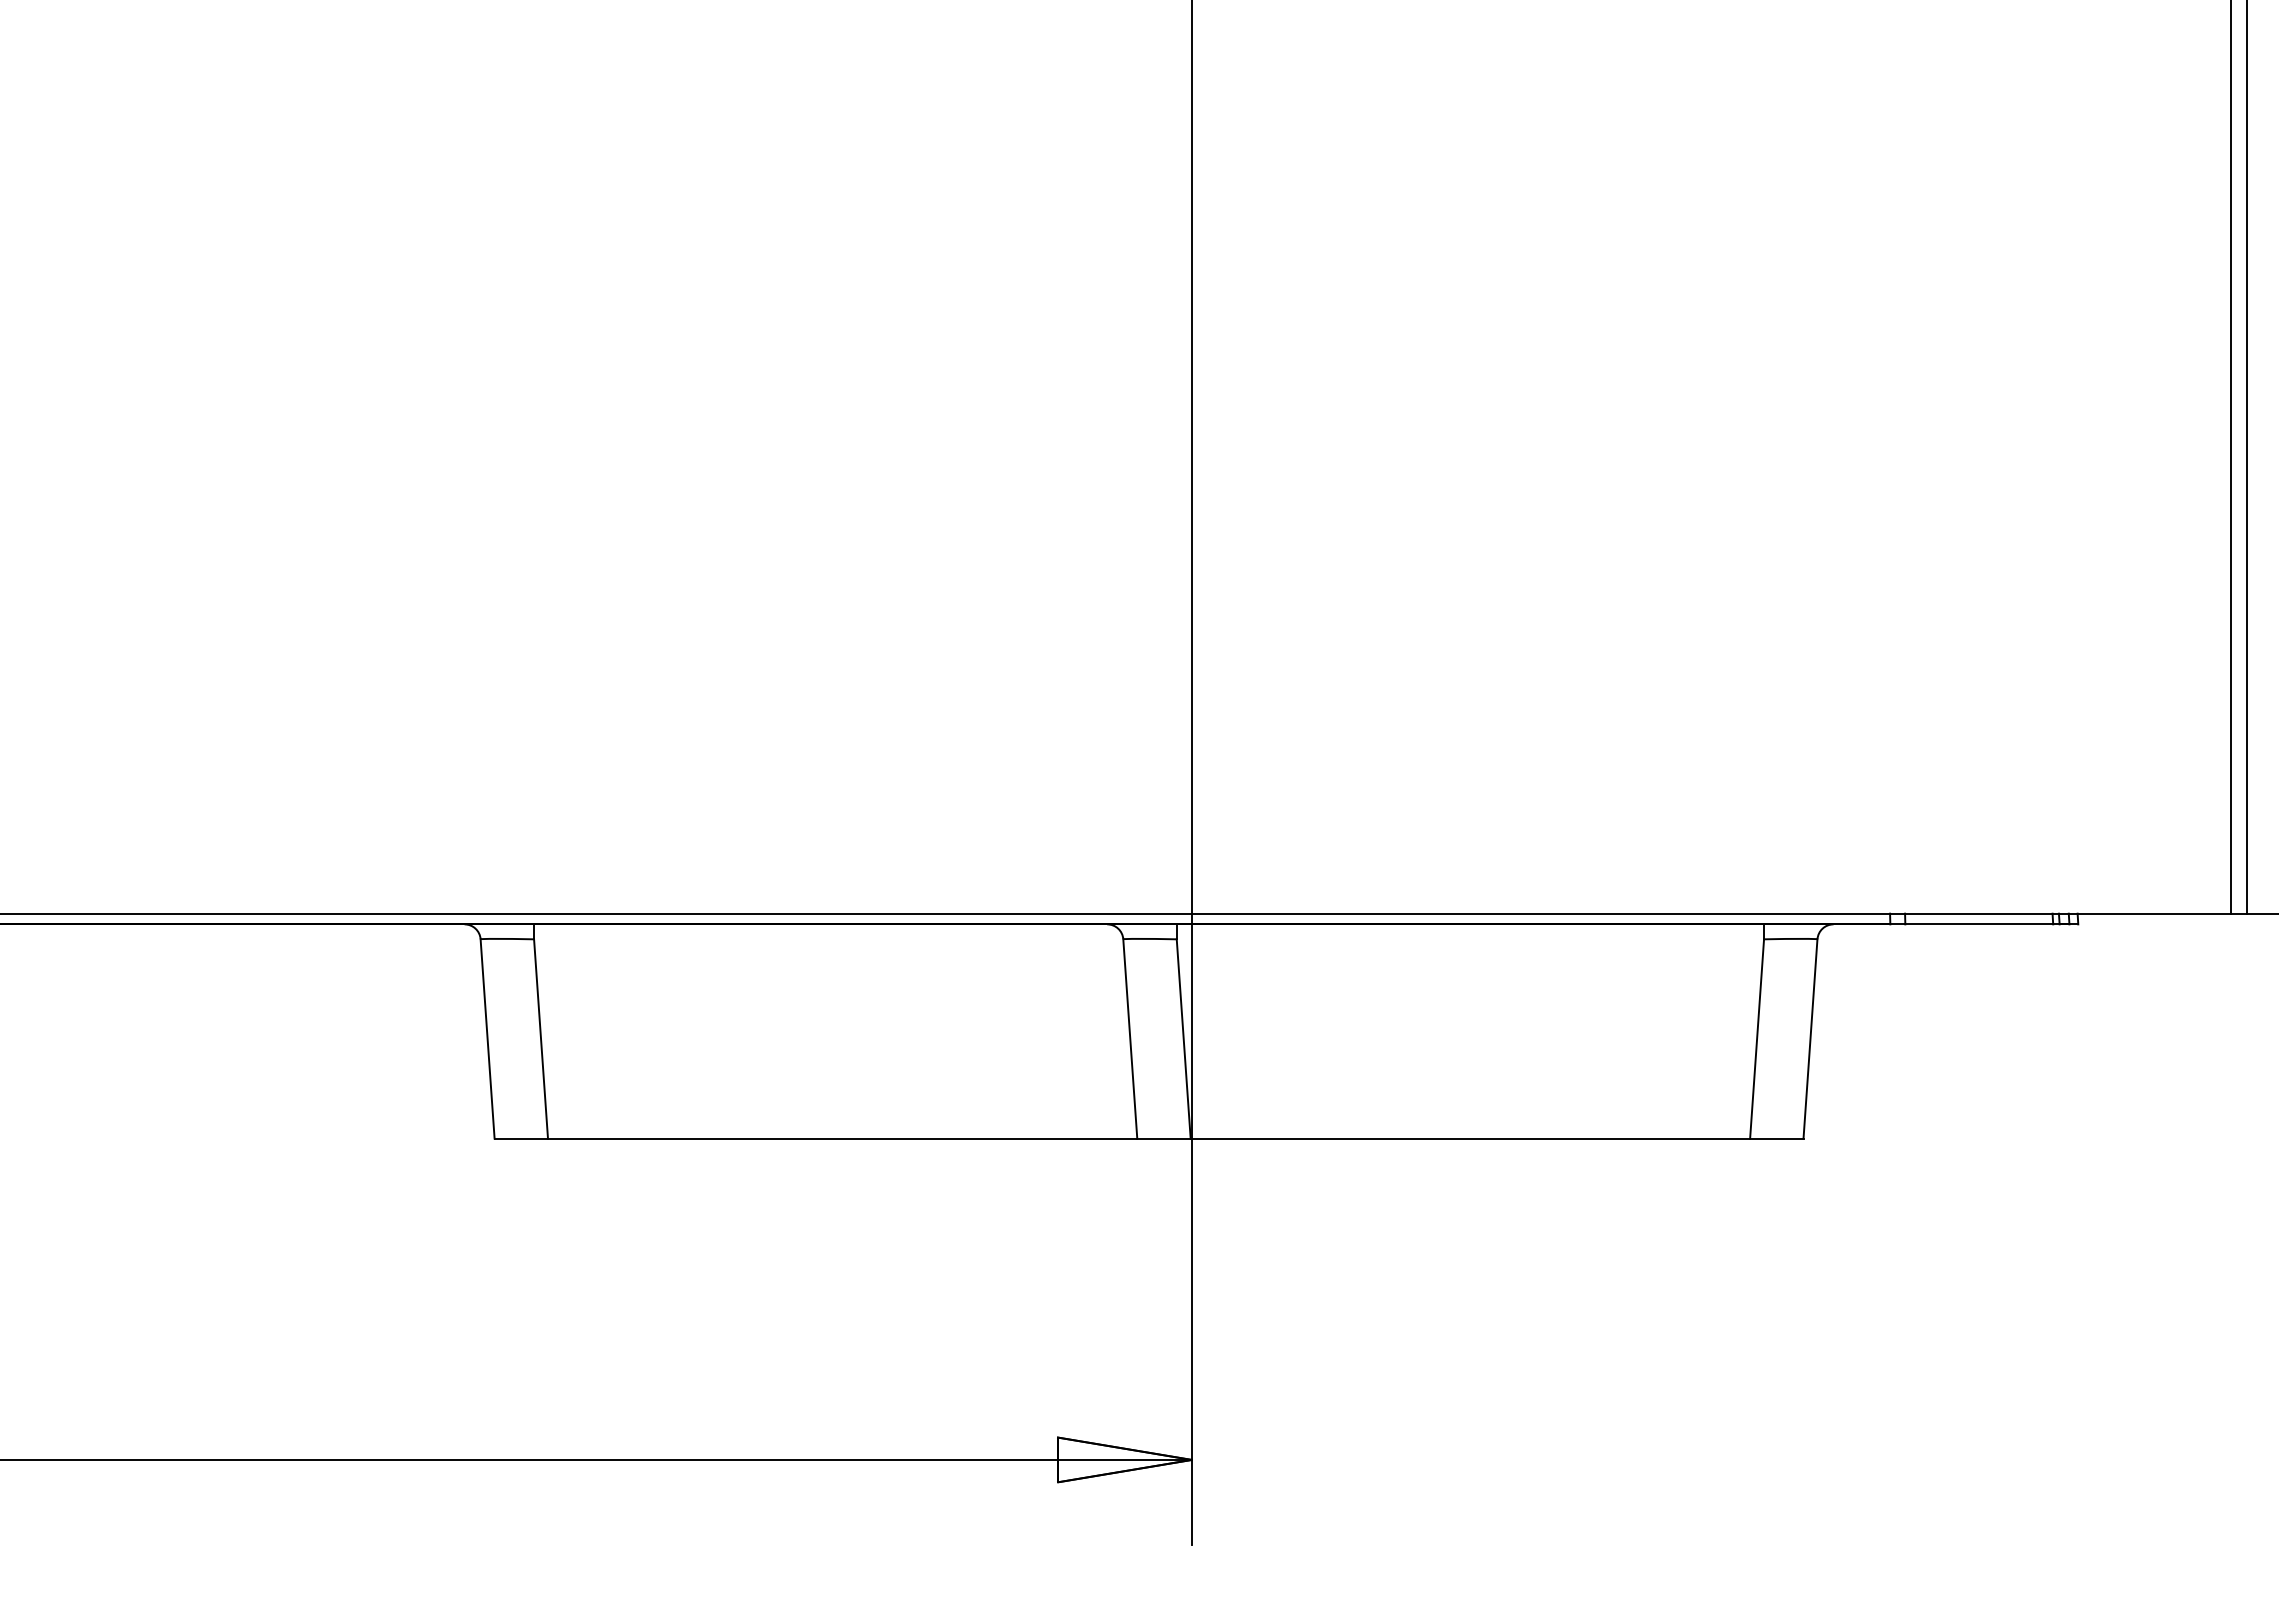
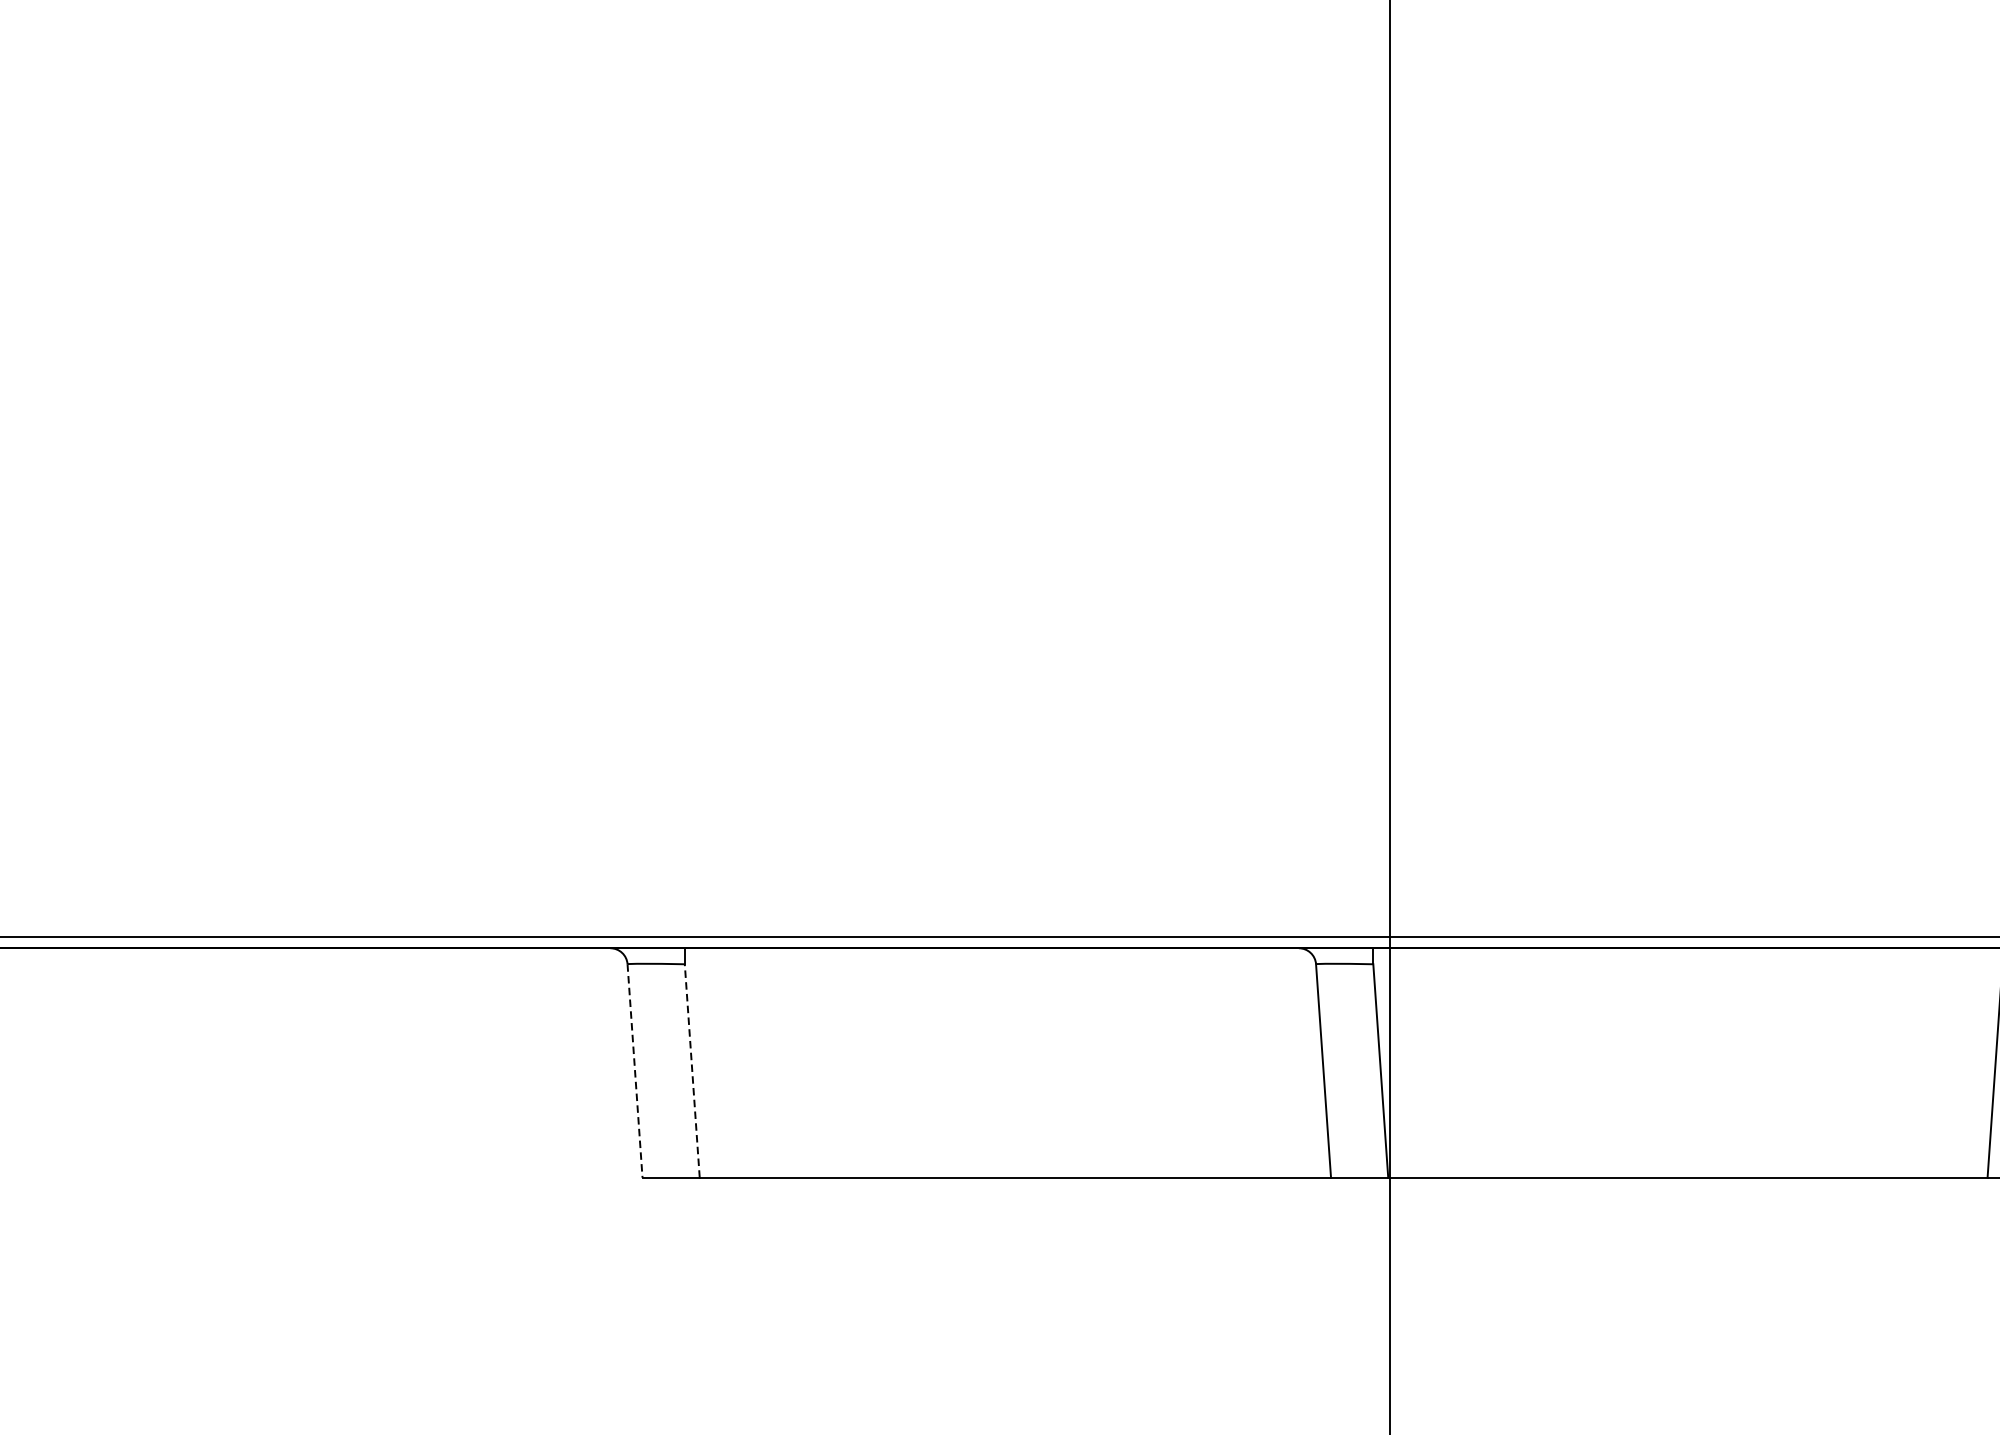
line: (487, 1038) -> (634, 1070), solid -> dashed
line: (541, 1038) -> (692, 1070), solid -> dashed

